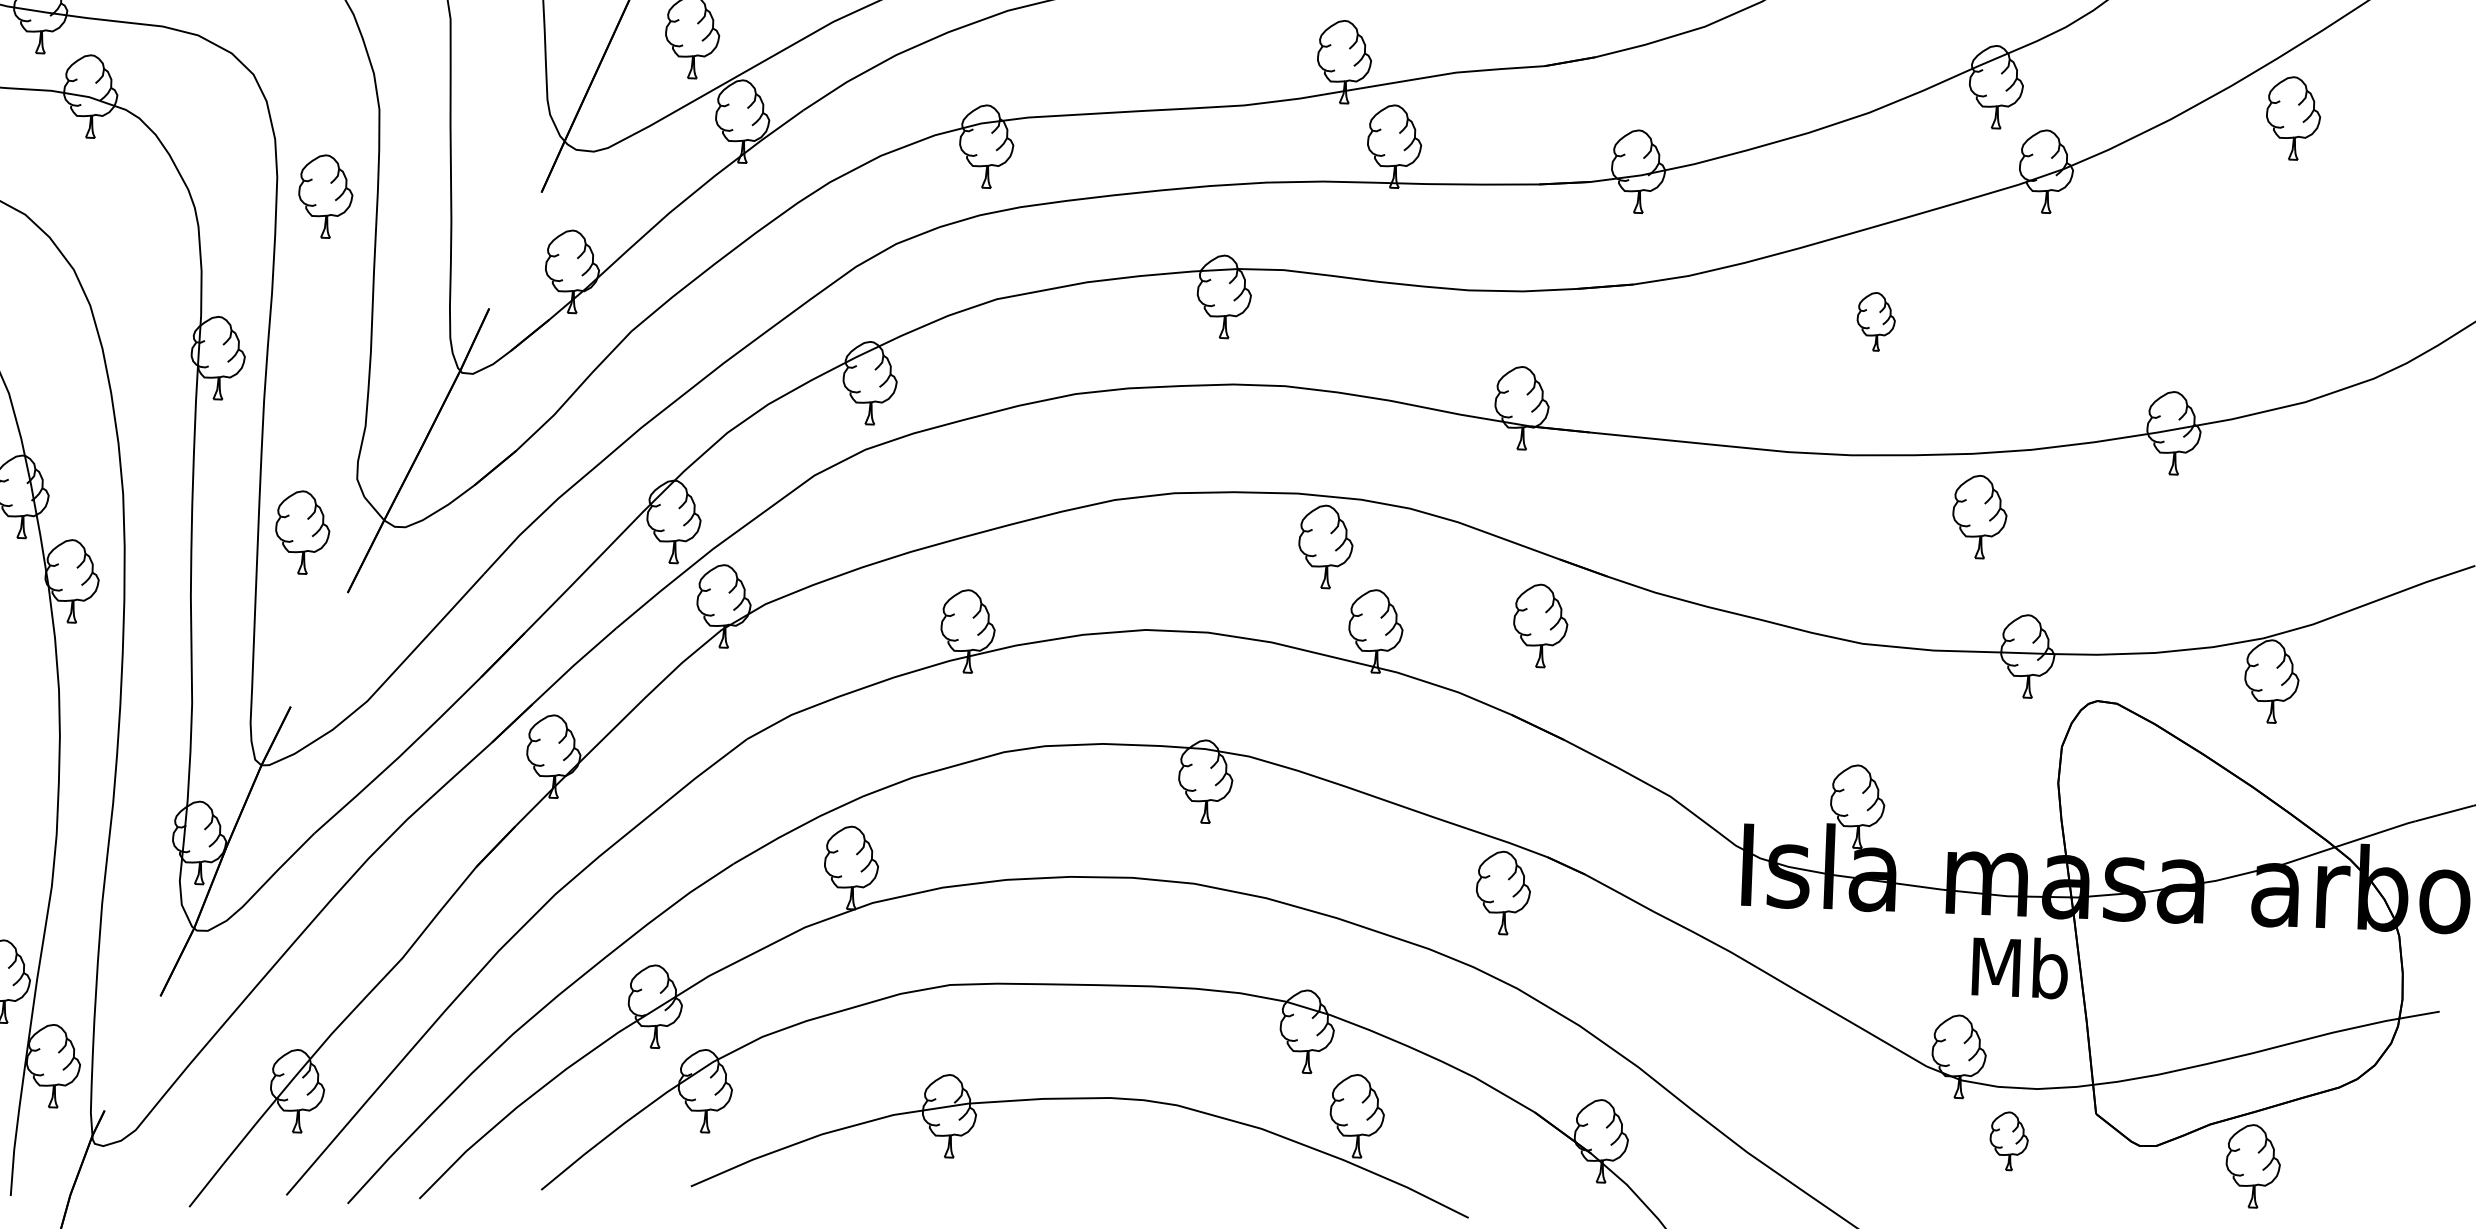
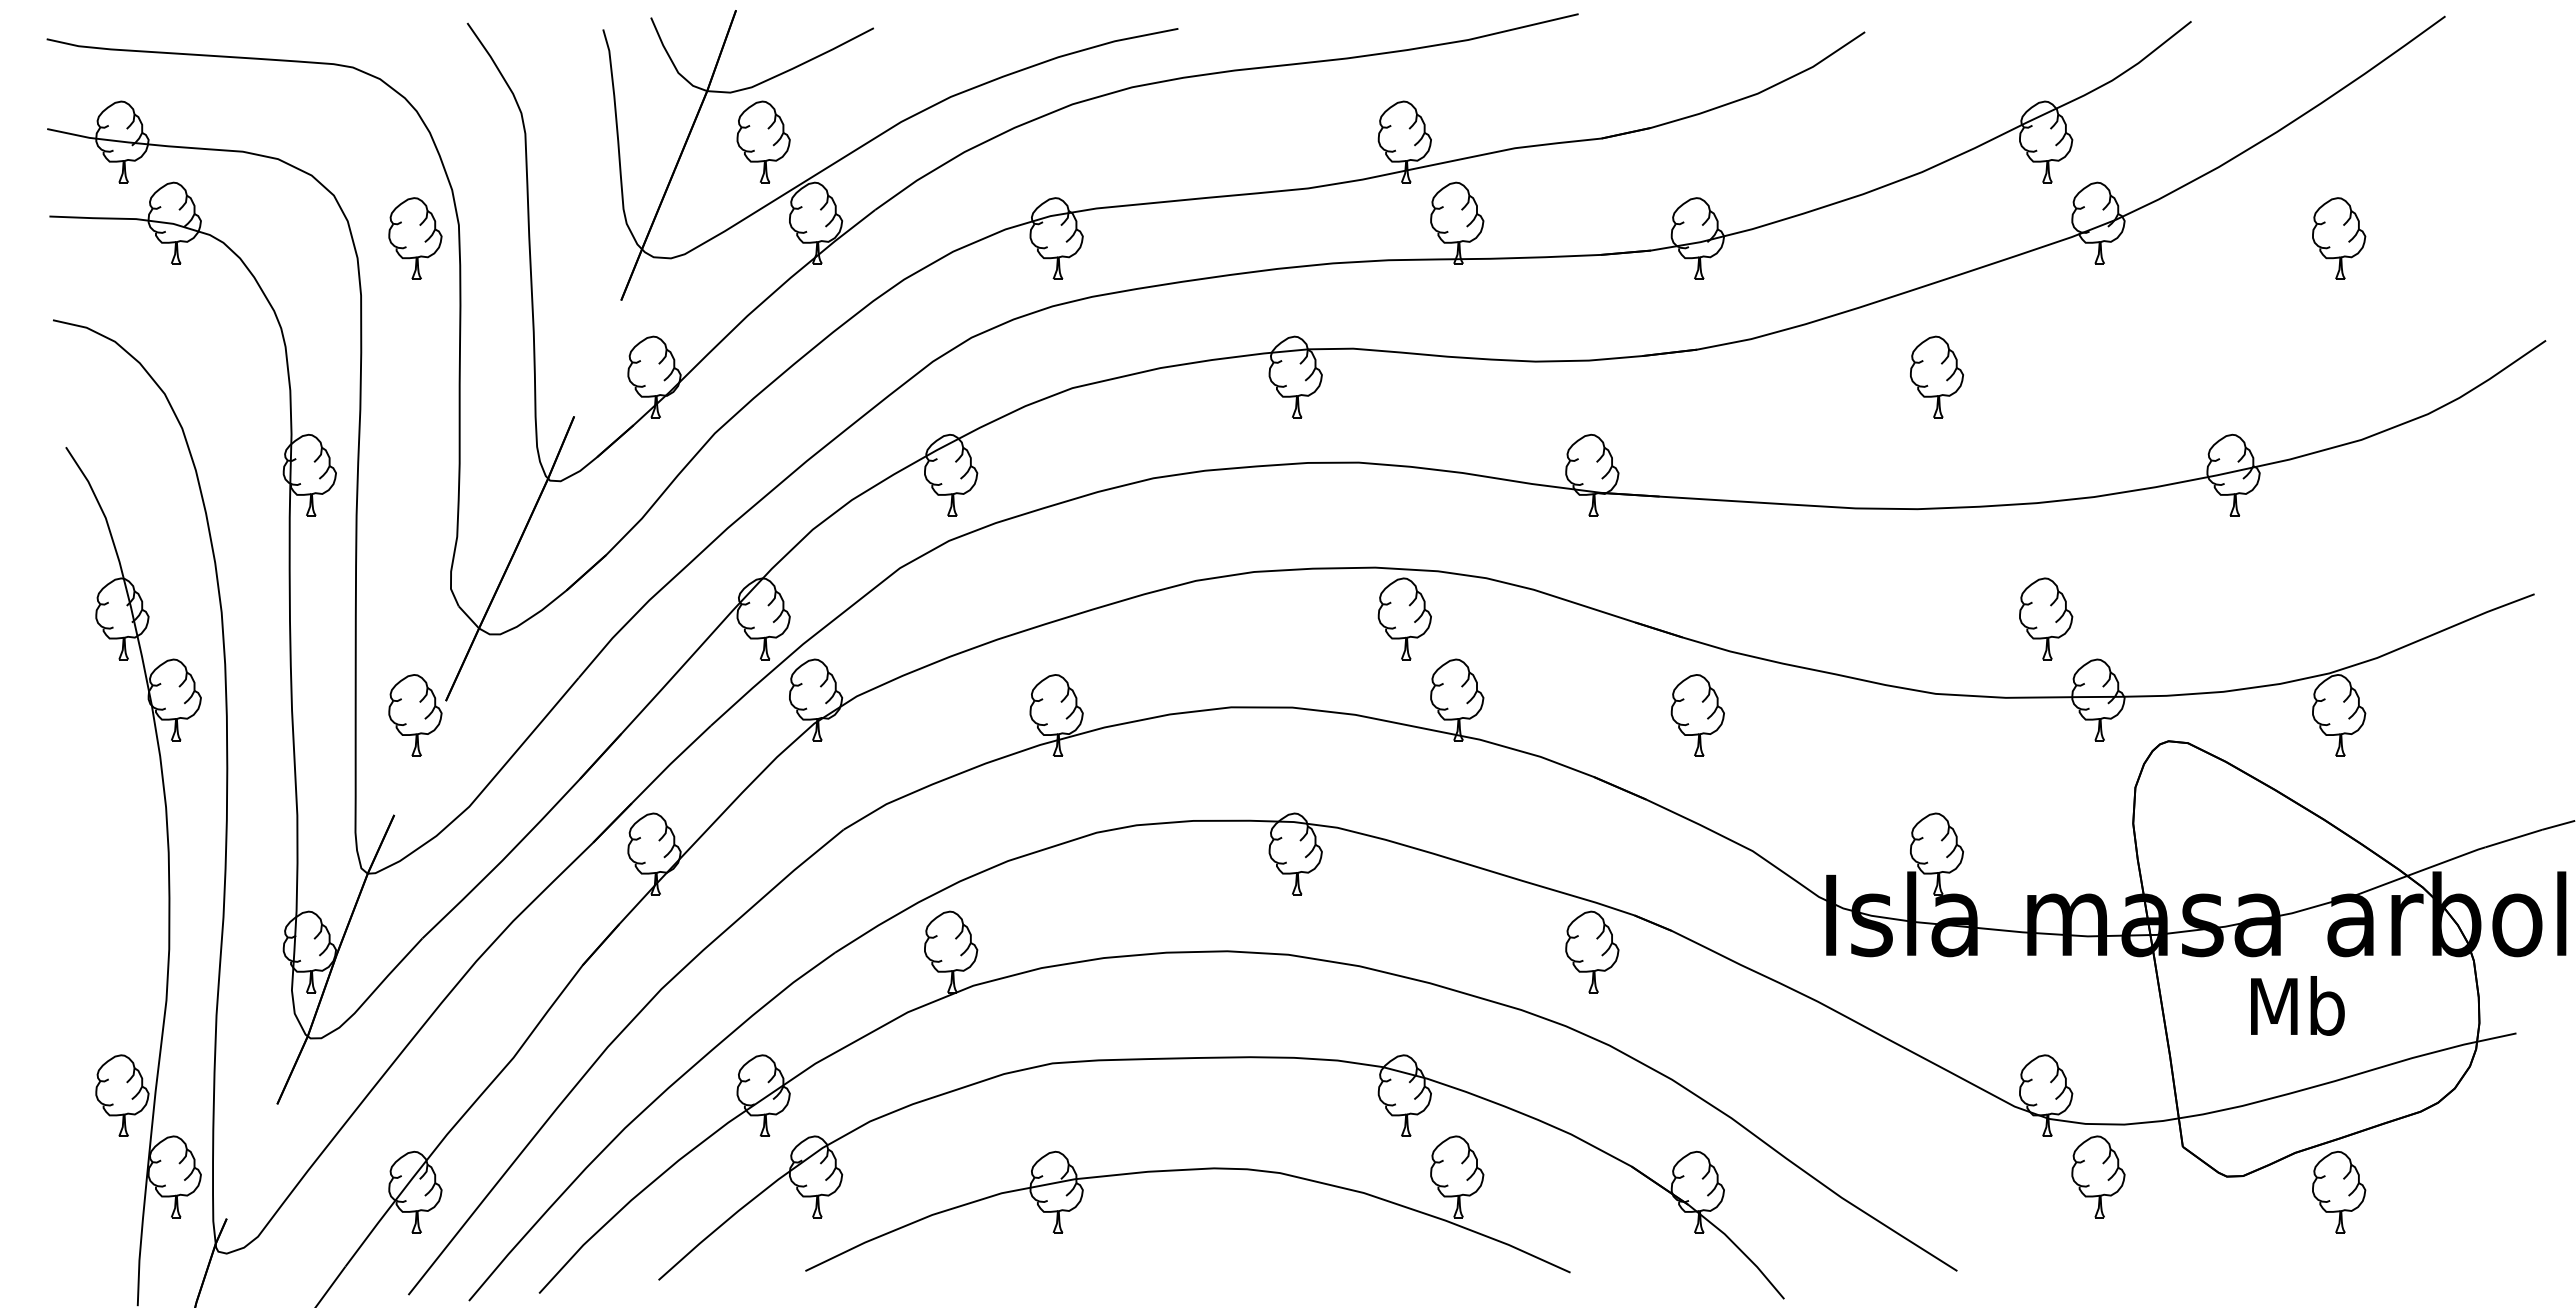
part: (2293, 118) -> (2339, 238), moved
part: (325, 196) -> (415, 238), moved
part: (1875, 321) -> (1936, 376), size x1.43
part: (1980, 516) -> (2046, 618), moved
part: (302, 532) -> (415, 715), moved
part: (1540, 625) -> (1697, 715), moved
text: (2019, 967) -> (2297, 1005), moved
part: (2009, 1140) -> (2098, 1176), size x1.43

